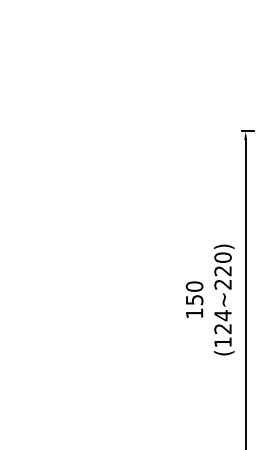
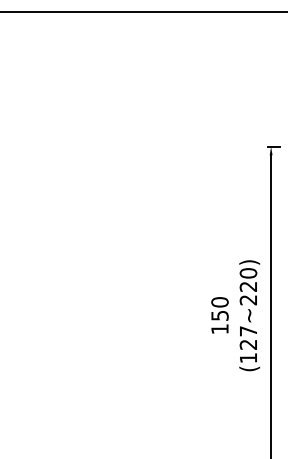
text: (223, 314) -> (248, 330), (124~220) -> (127~220)

